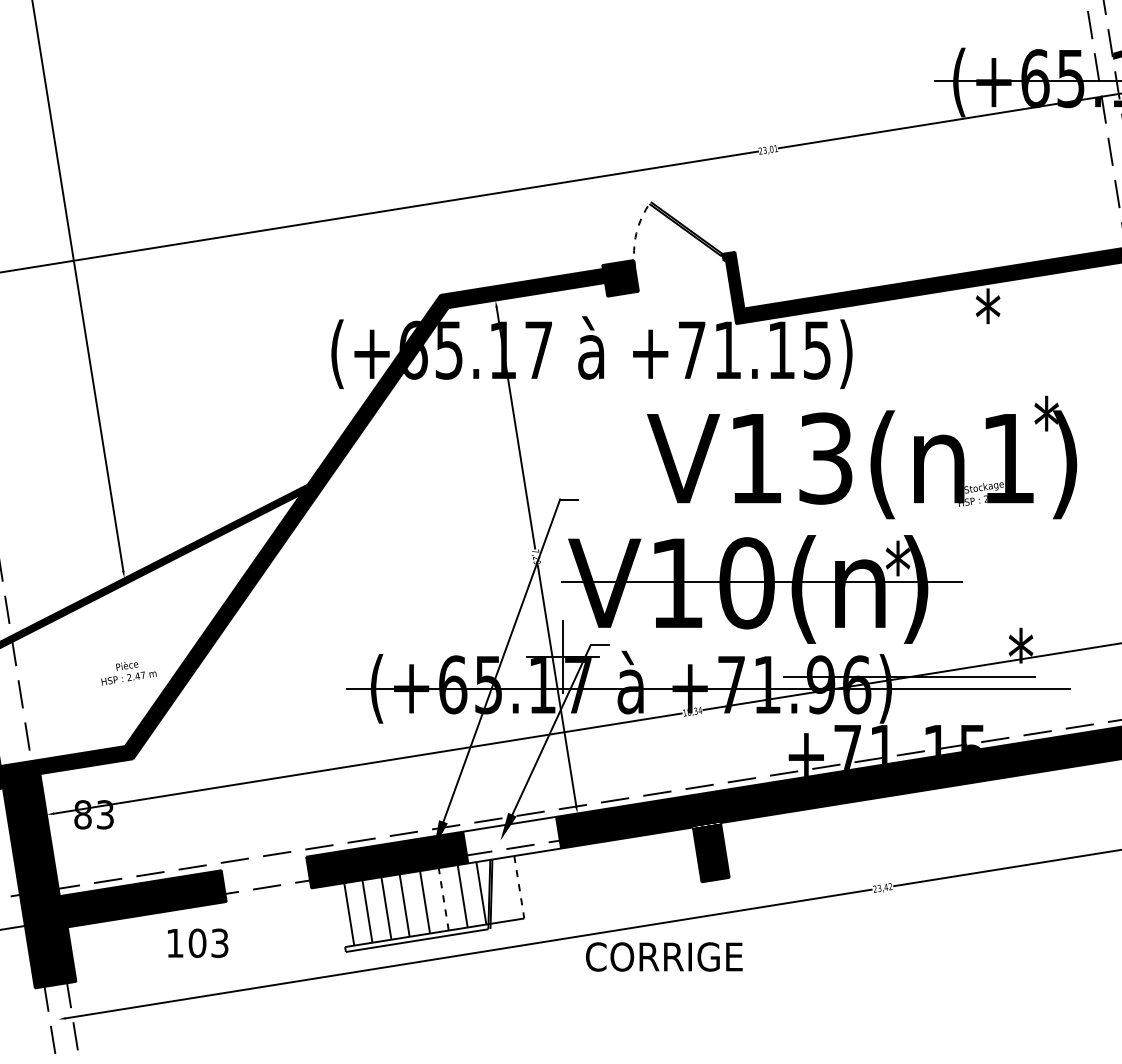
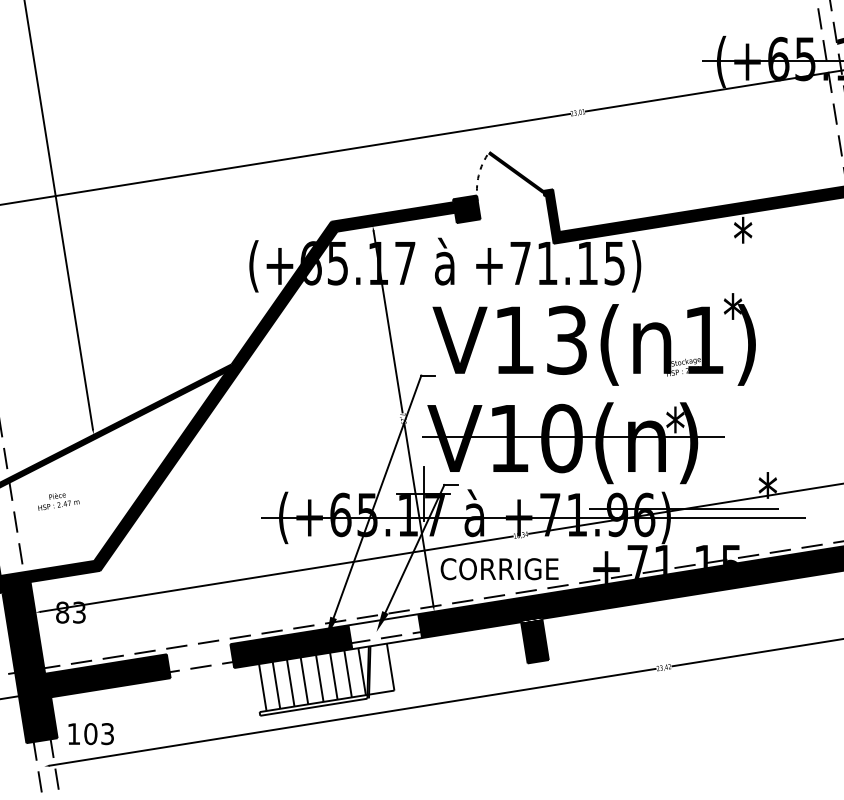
text: (862, 457) -> (594, 339), moved
text: (128, 673) -> (58, 501), moved
line: (519, 887) -> (390, 667), dashed -> solid
line: (443, 899) -> (333, 676), dashed -> solid
text: (198, 942) -> (91, 733), moved
text: (664, 956) -> (499, 568), moved

